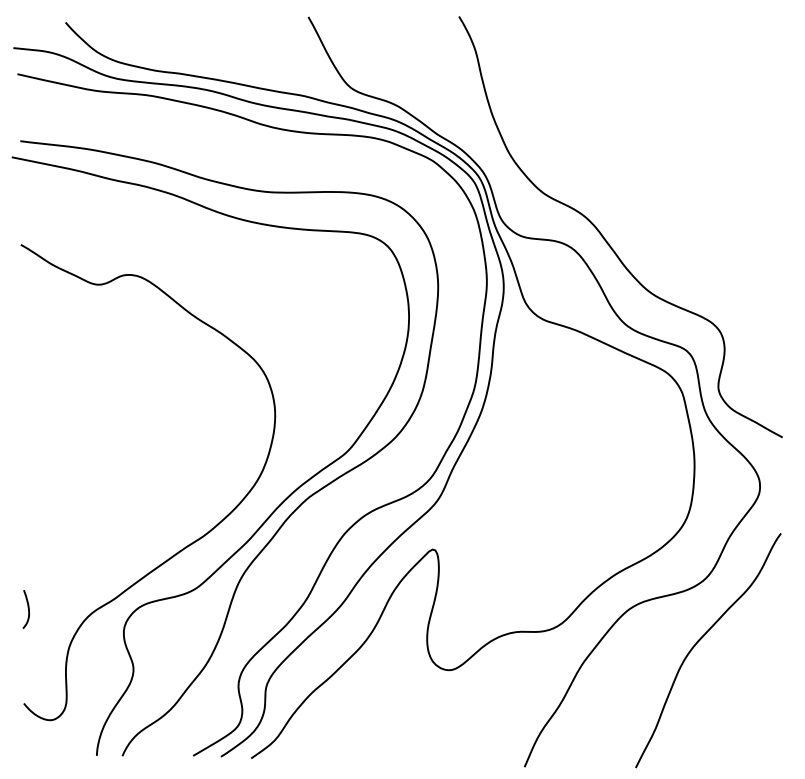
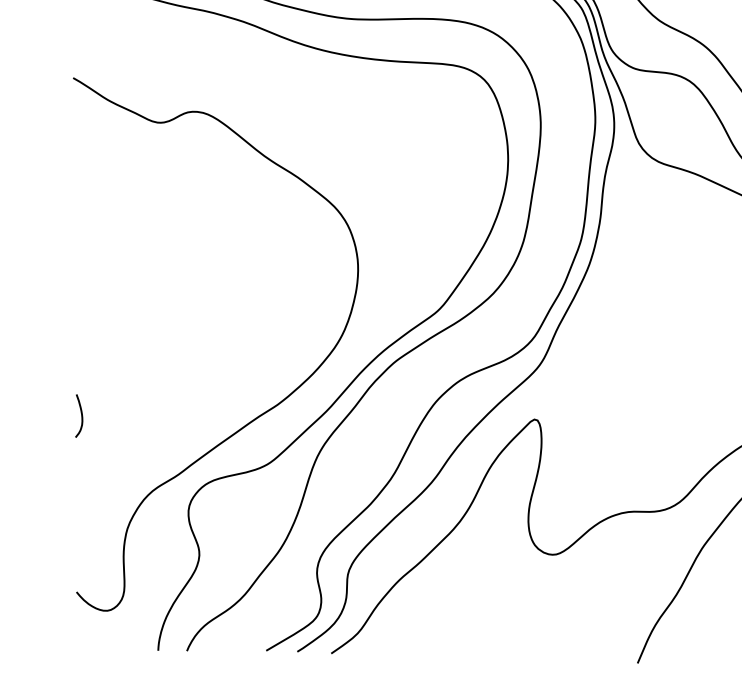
curve: (27, 607) -> (80, 413), moved

